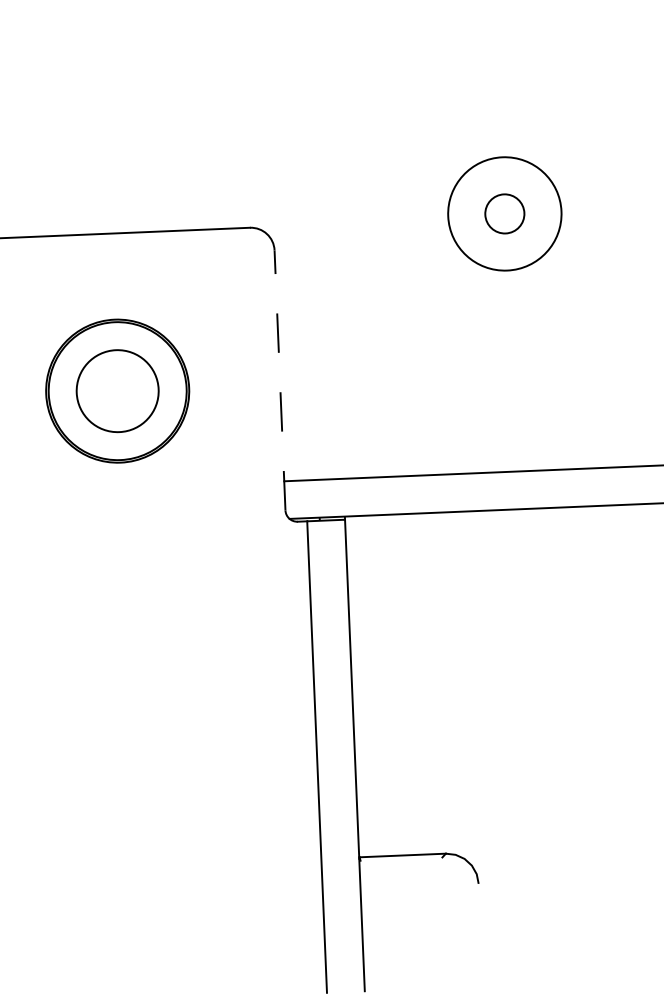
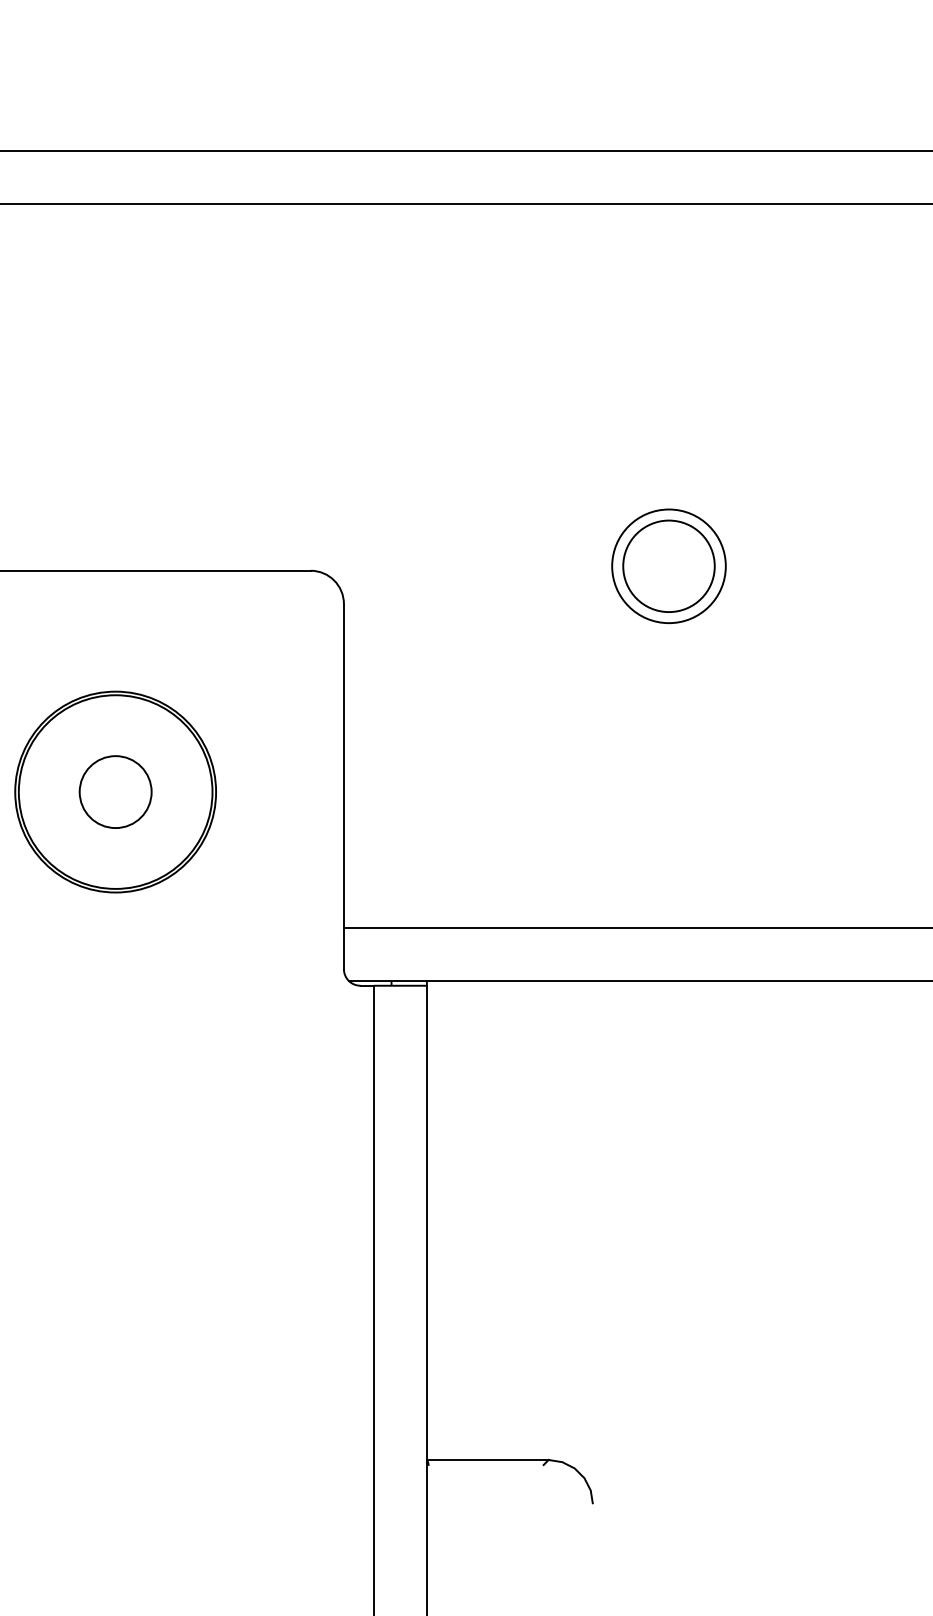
circle: (504, 214) -> (668, 566), size x0.71
circle: (504, 214) -> (668, 566), size x1.67
line: (279, 380) -> (343, 786), dashed -> solid
circle: (117, 391) -> (115, 792), size x0.62

